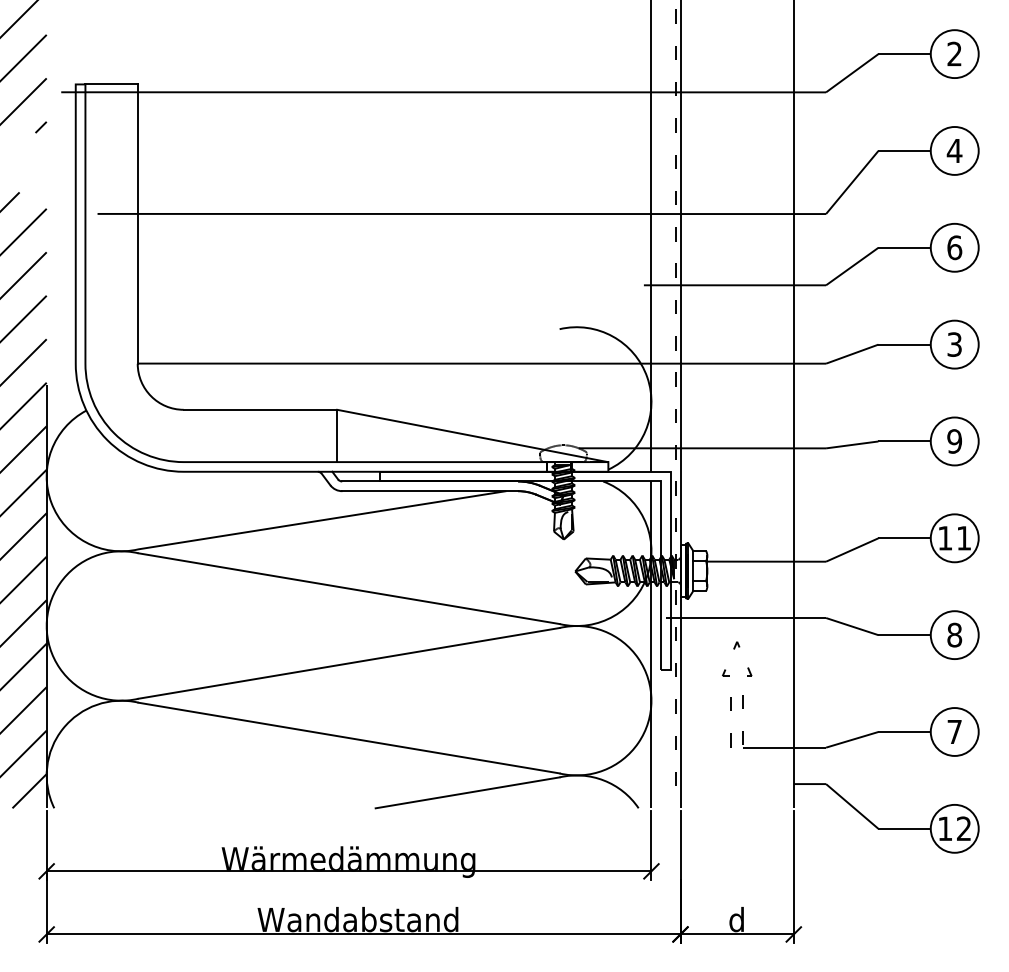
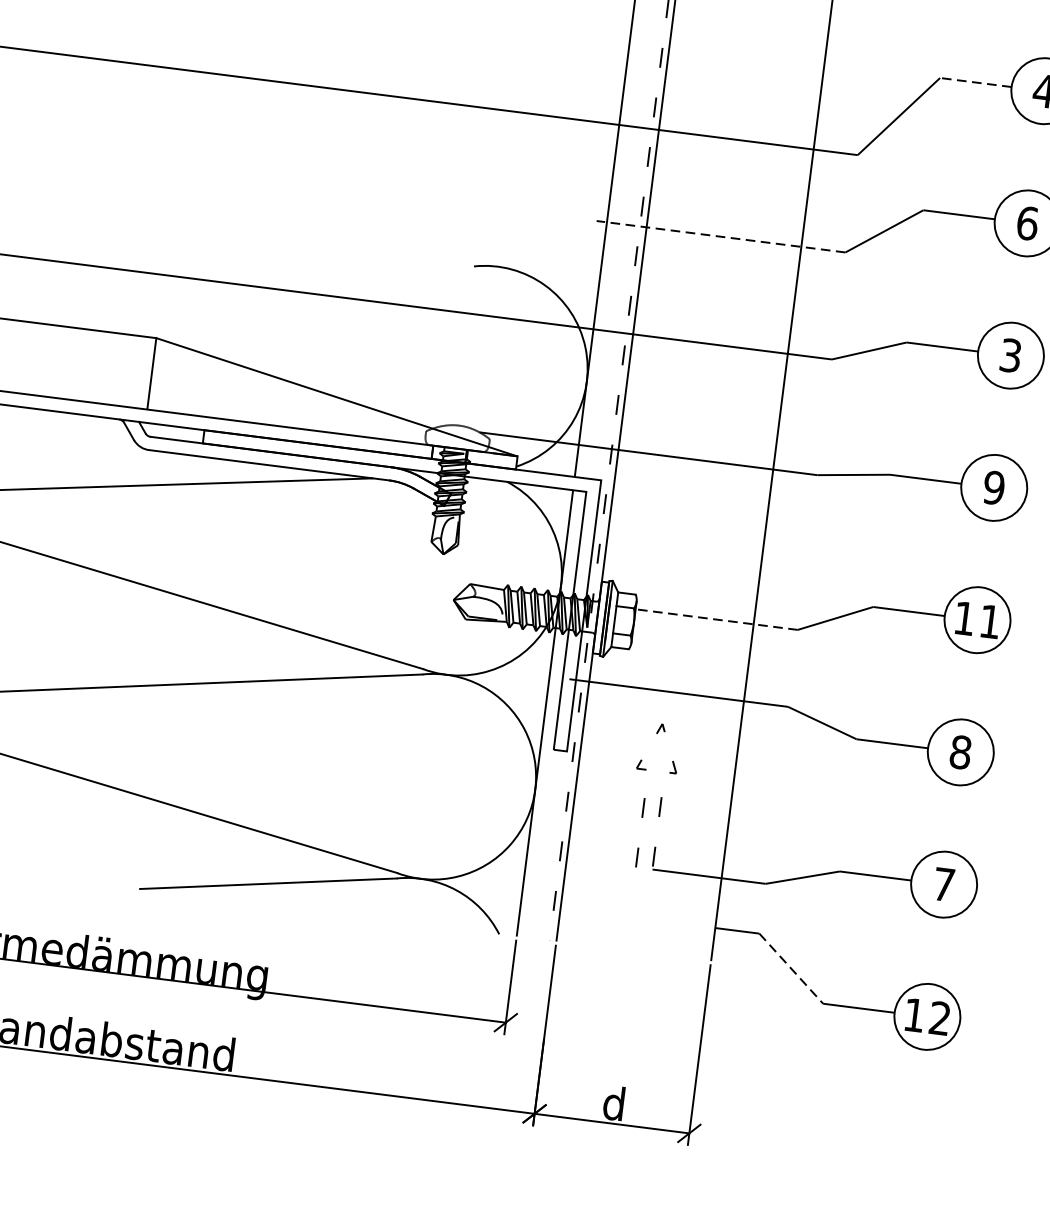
line: (904, 150) -> (975, 81), solid -> dashed
line: (734, 285) -> (720, 236), solid -> dashed
line: (766, 561) -> (716, 619), solid -> dashed
line: (852, 806) -> (791, 968), solid -> dashed

